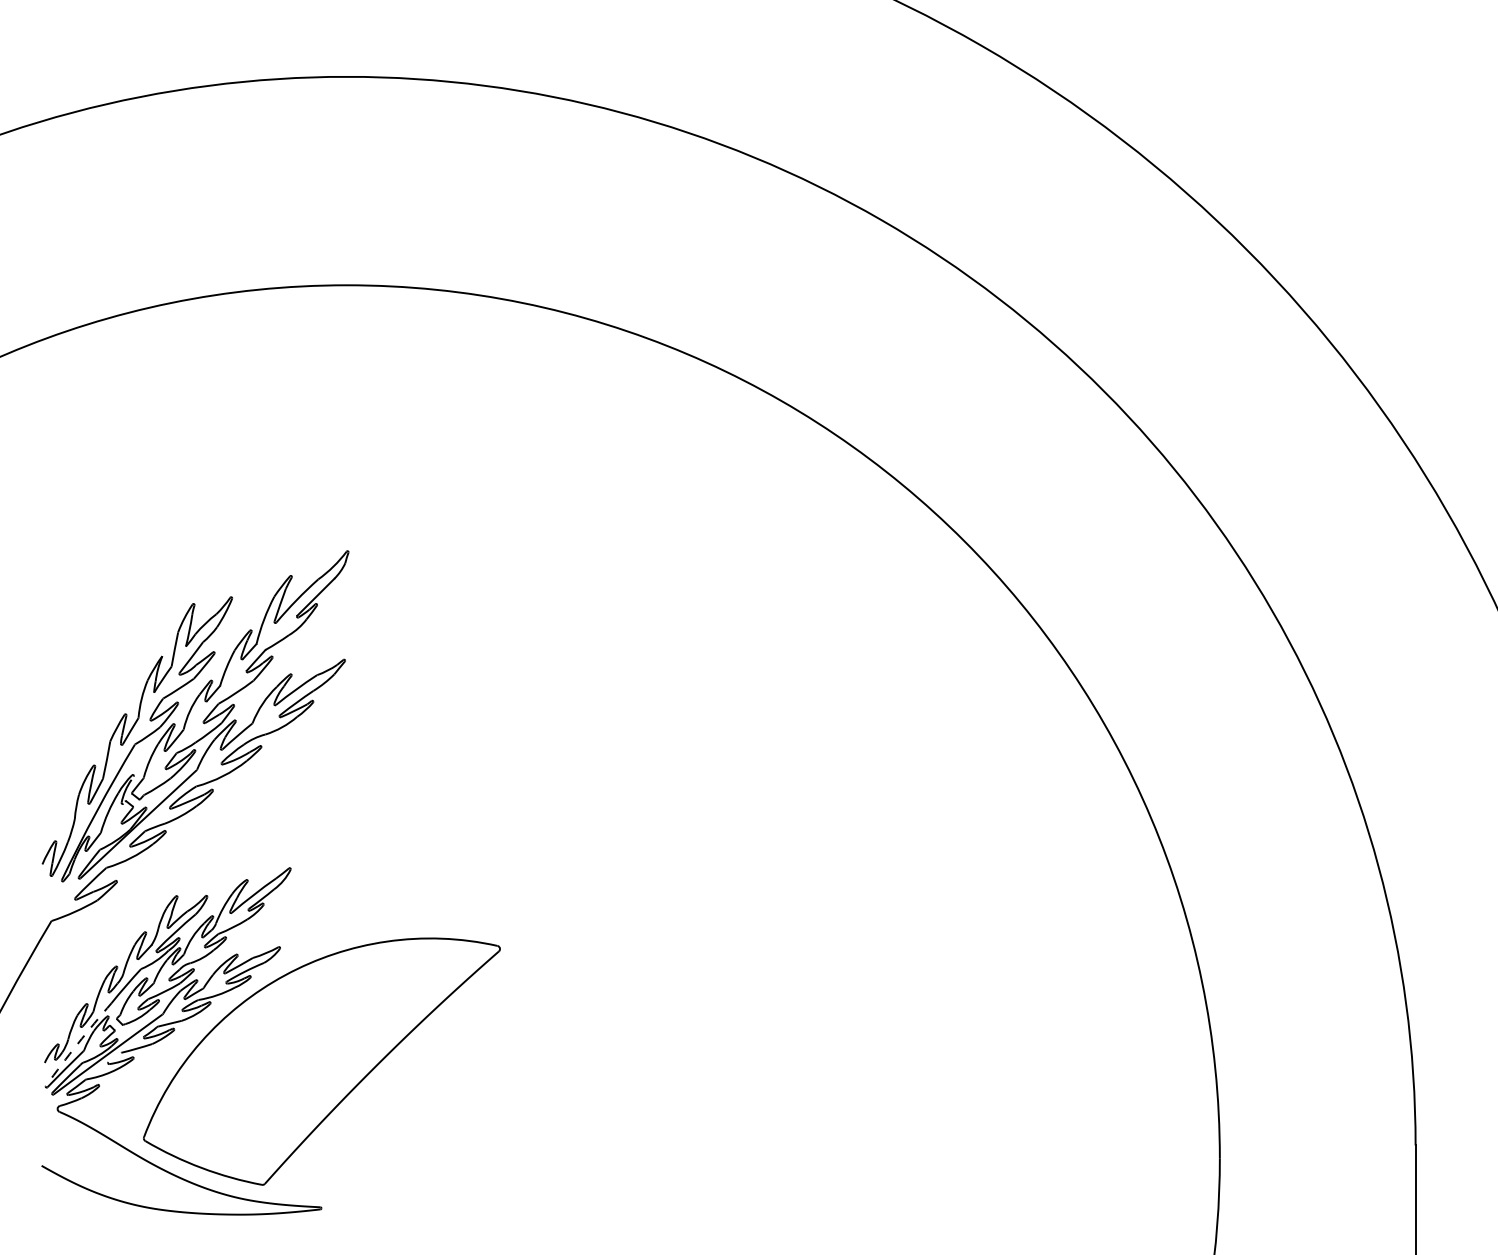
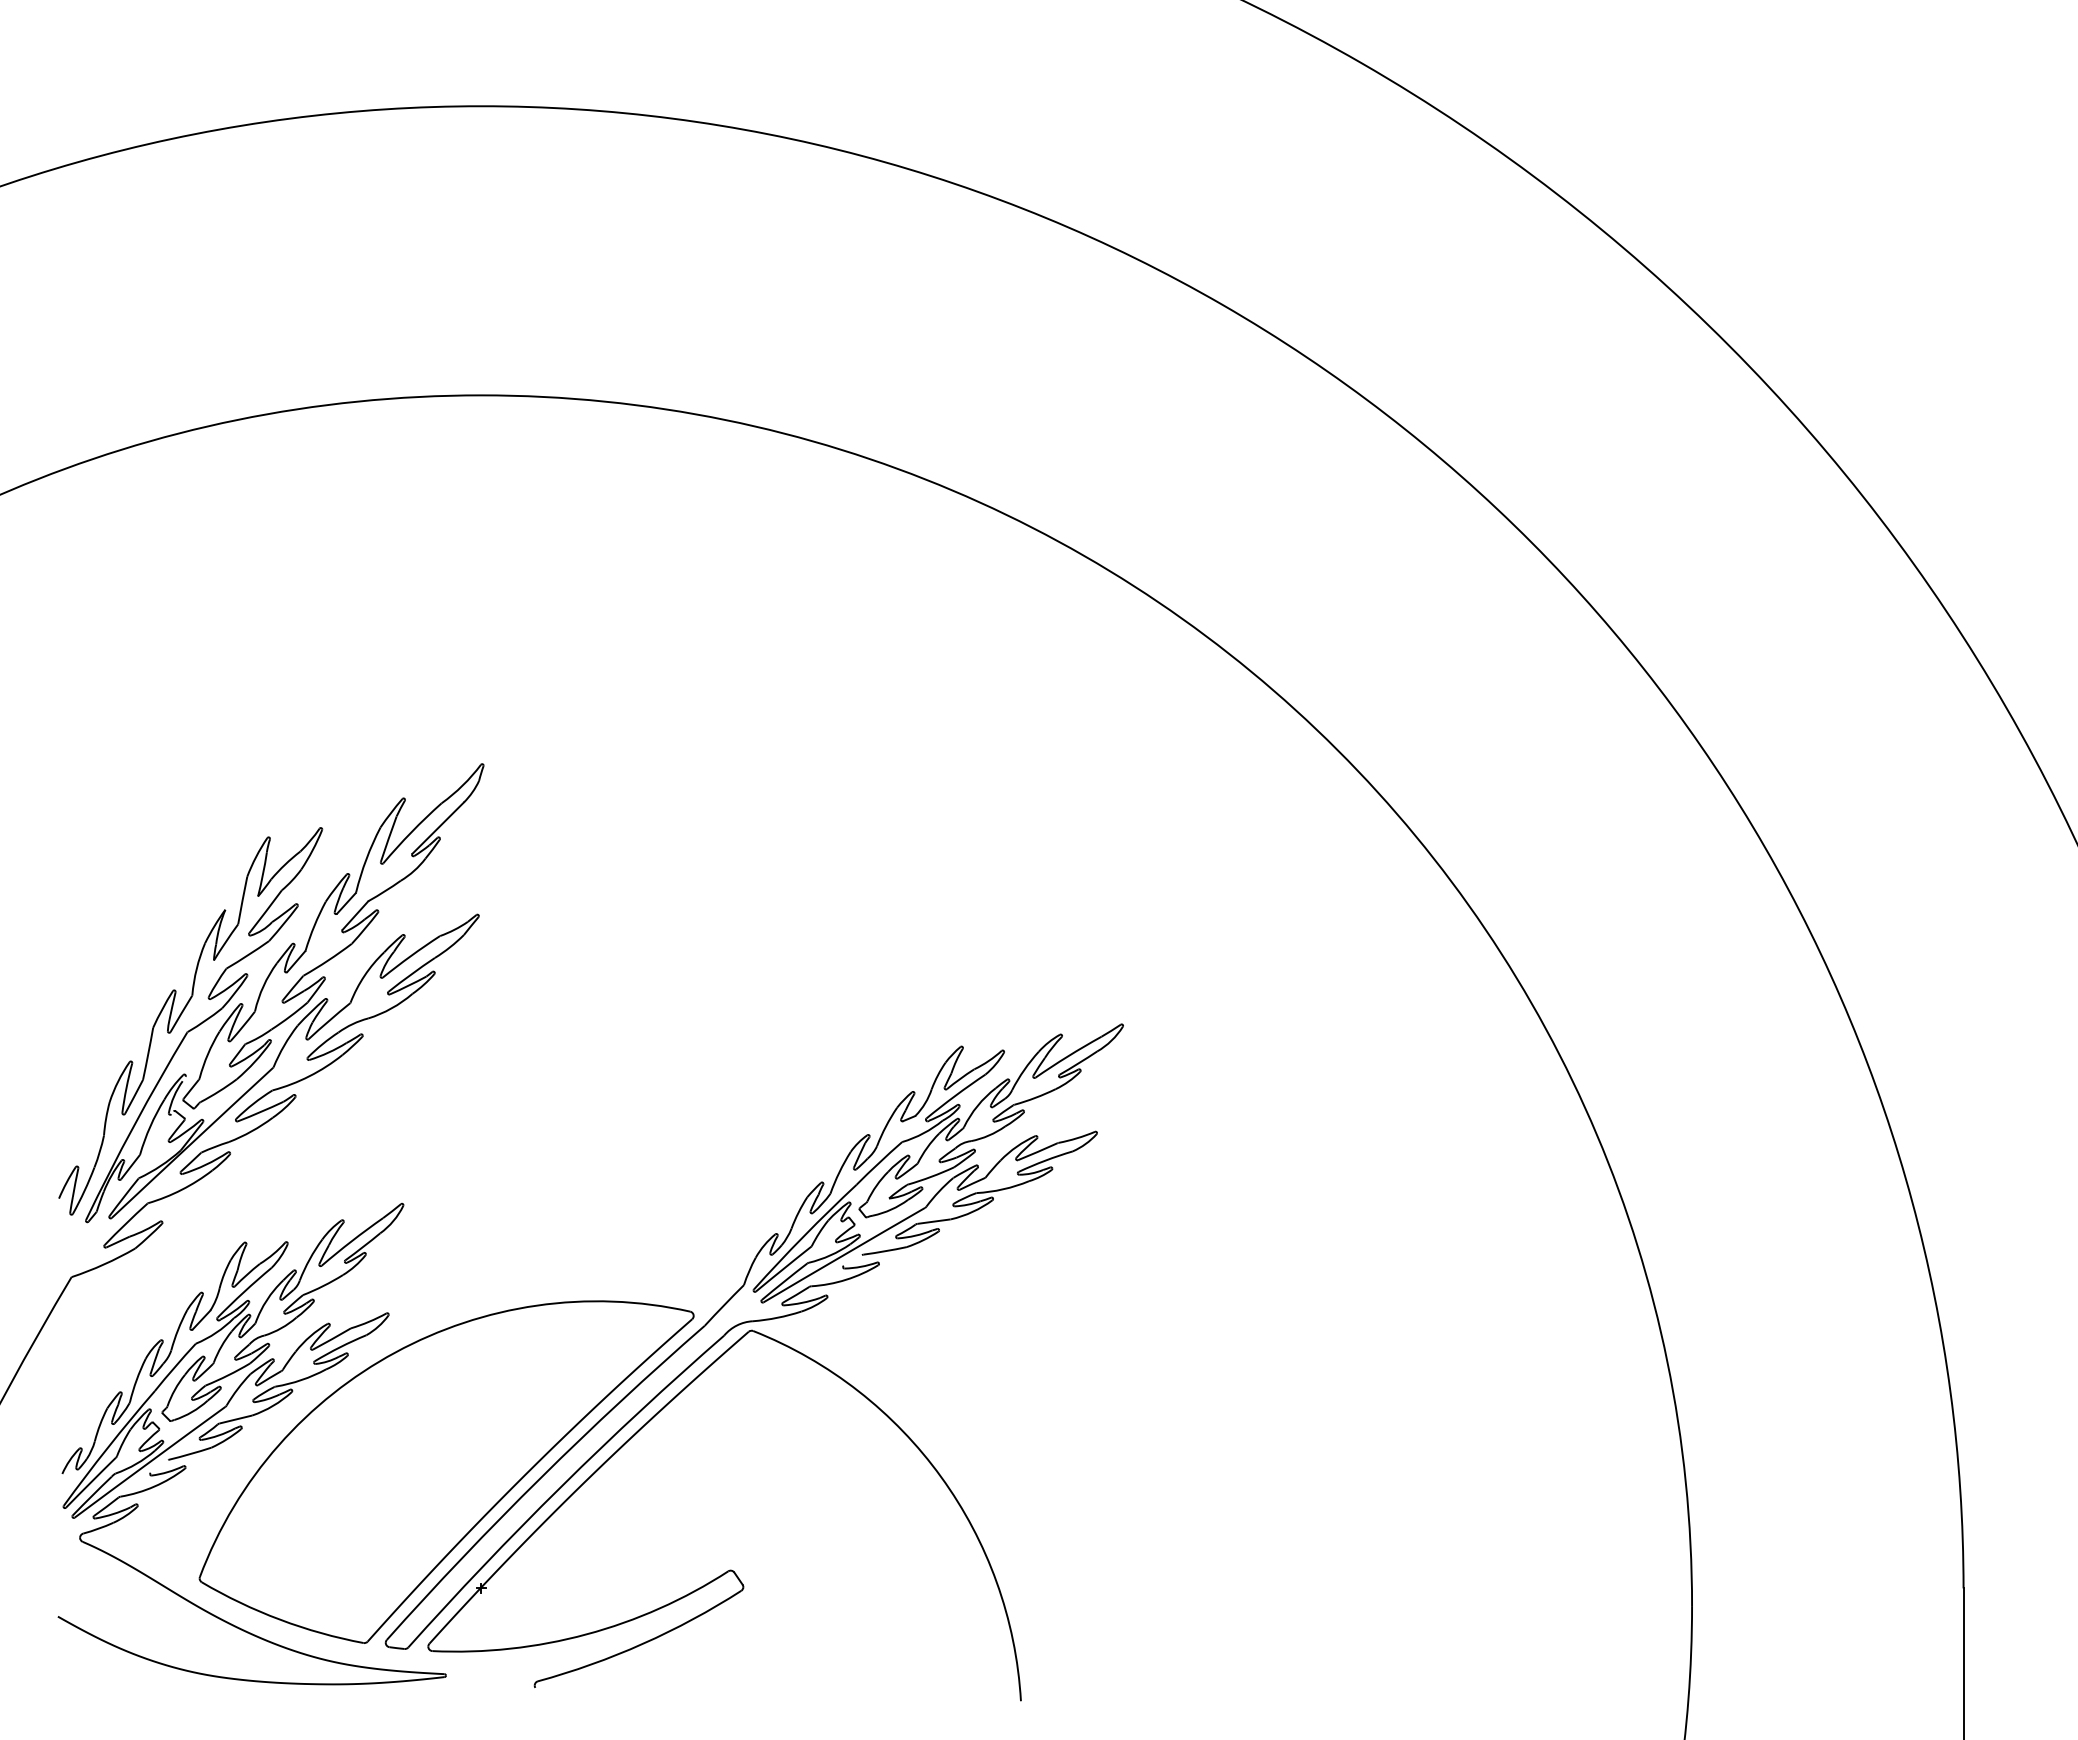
part: (533, 967) -> (739, 1341), added
arc: (78, 1043) -> (108, 1447), dashed -> solid

